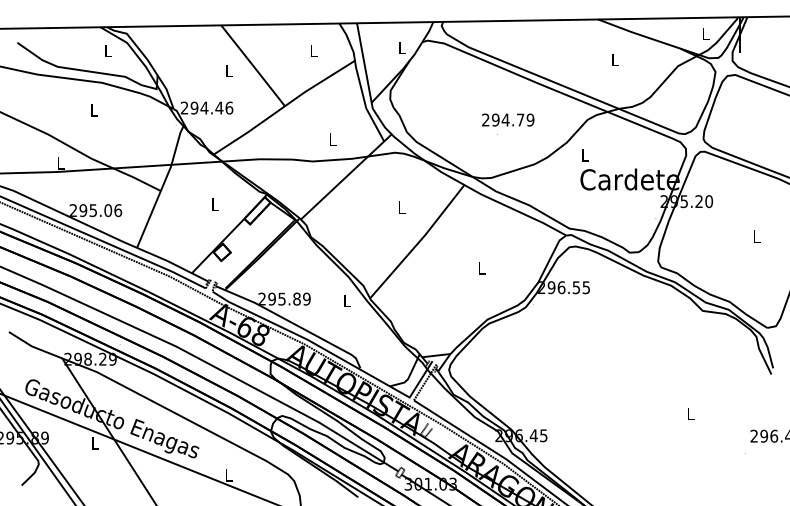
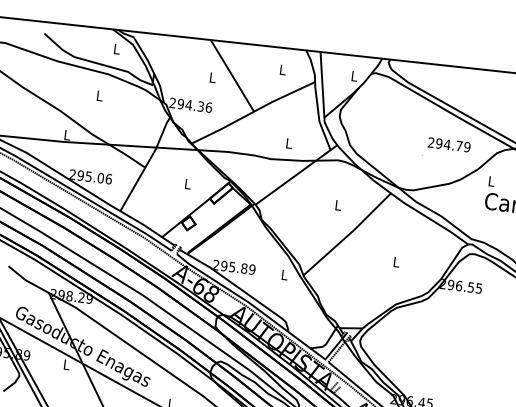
text: (219, 107) -> (201, 106), 294.46 -> 294.36
text: (508, 119) -> (449, 144), moved

